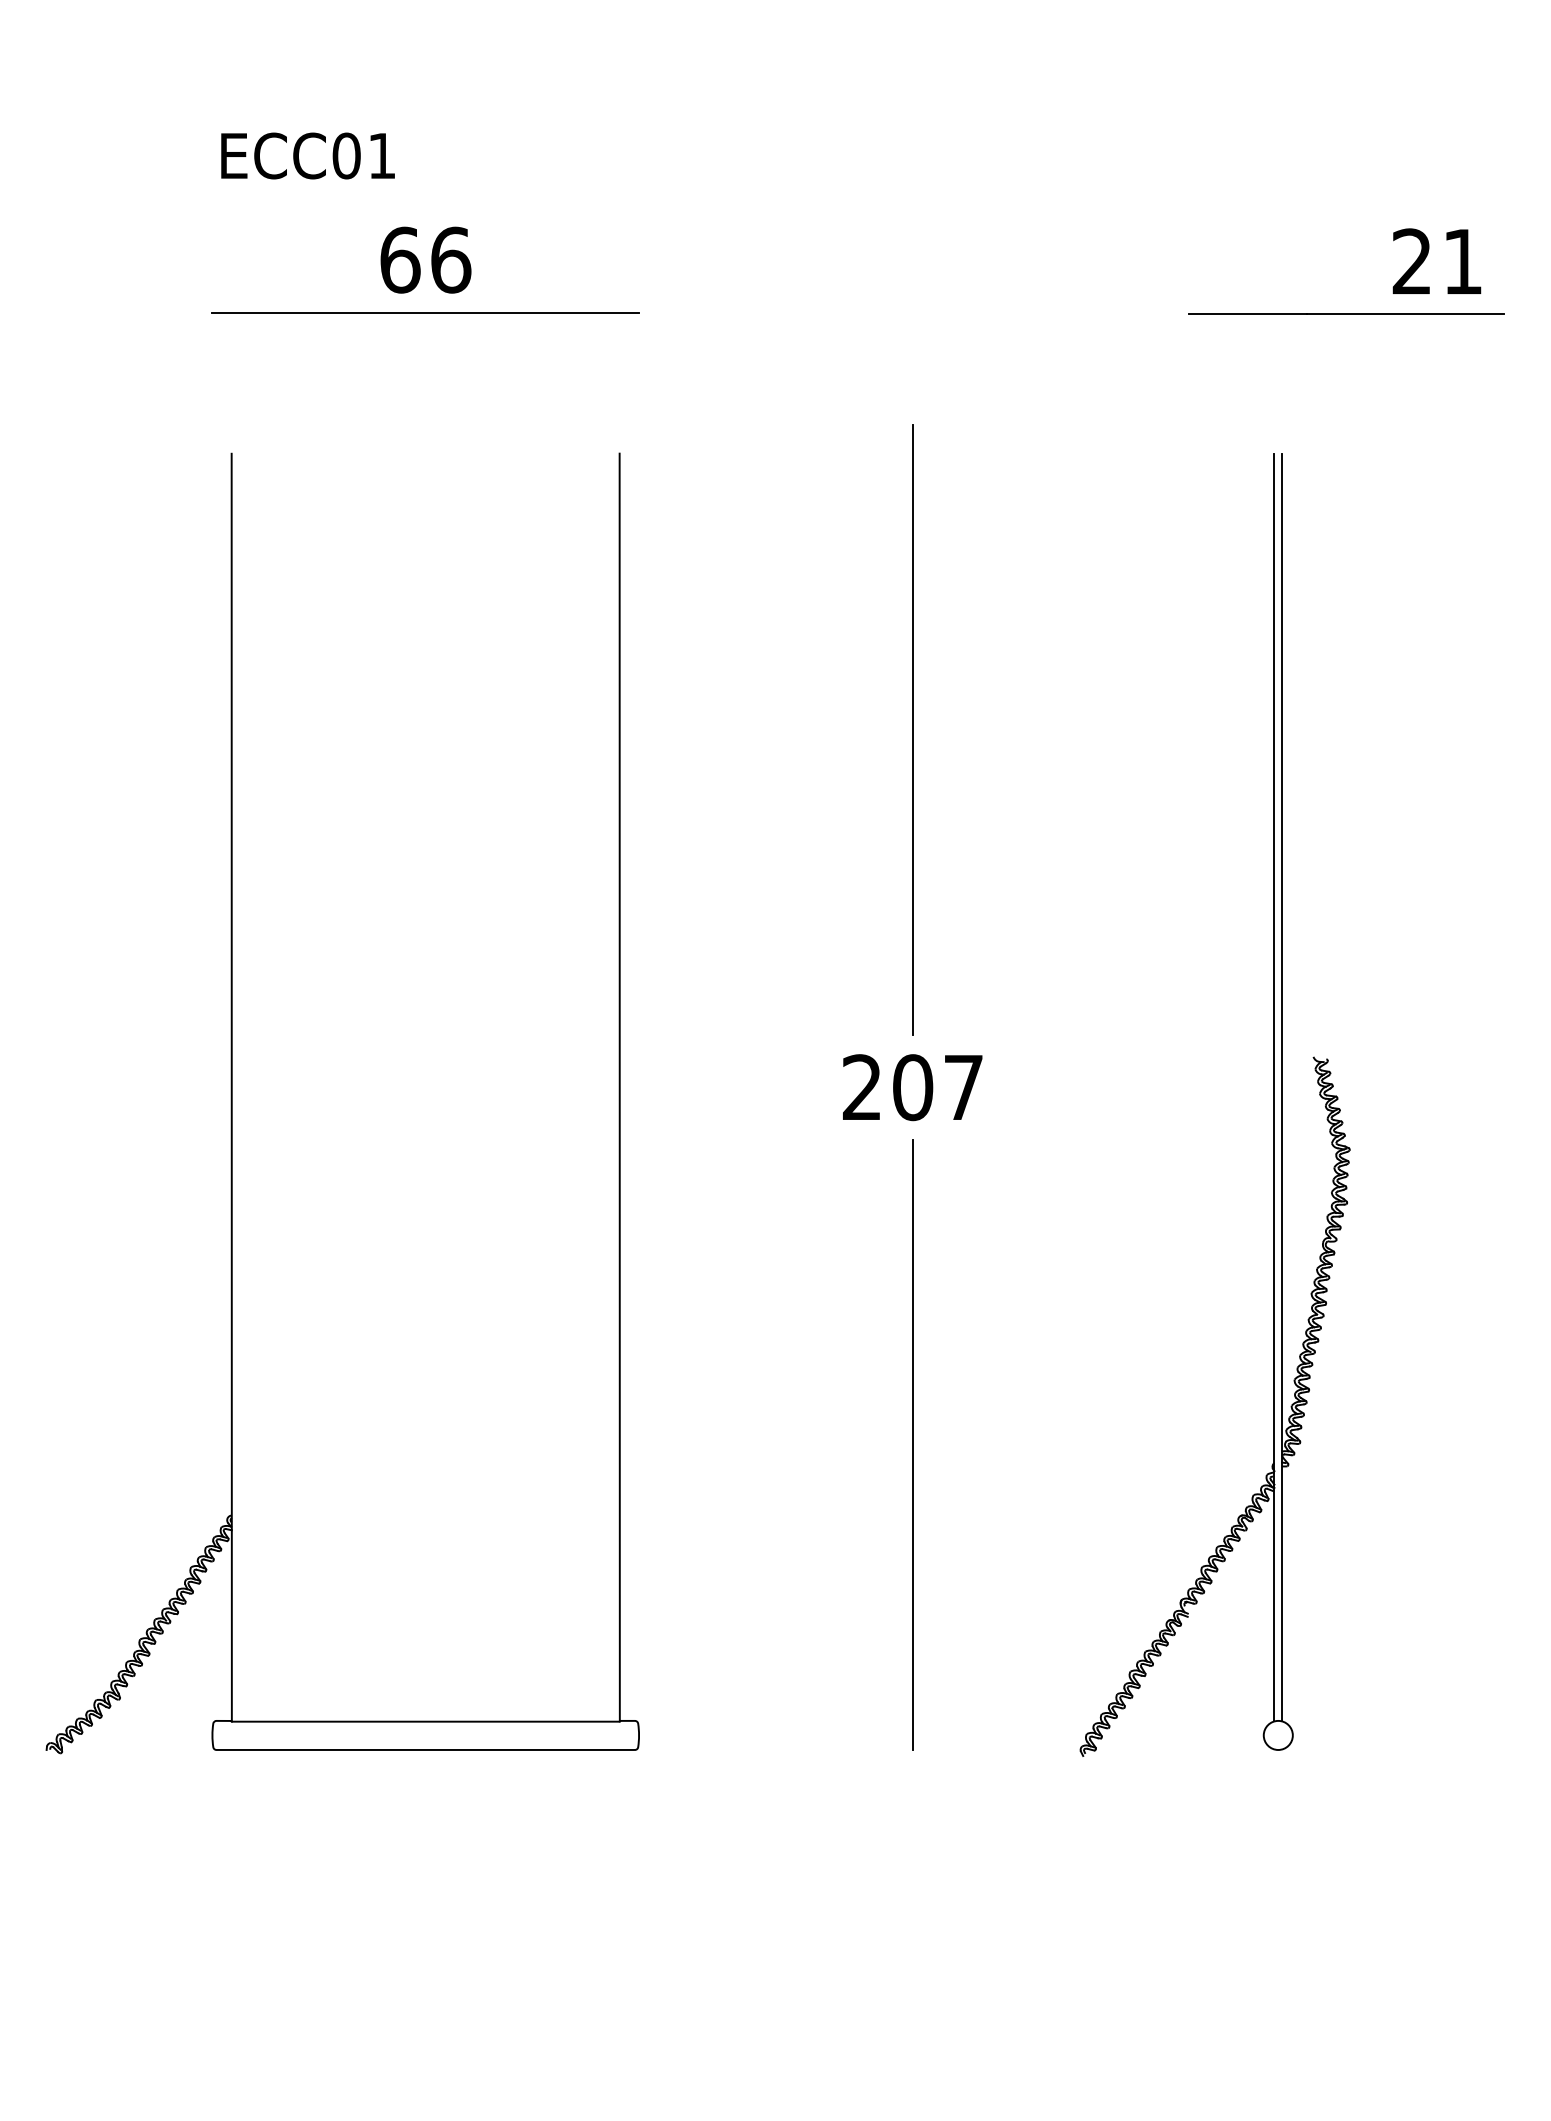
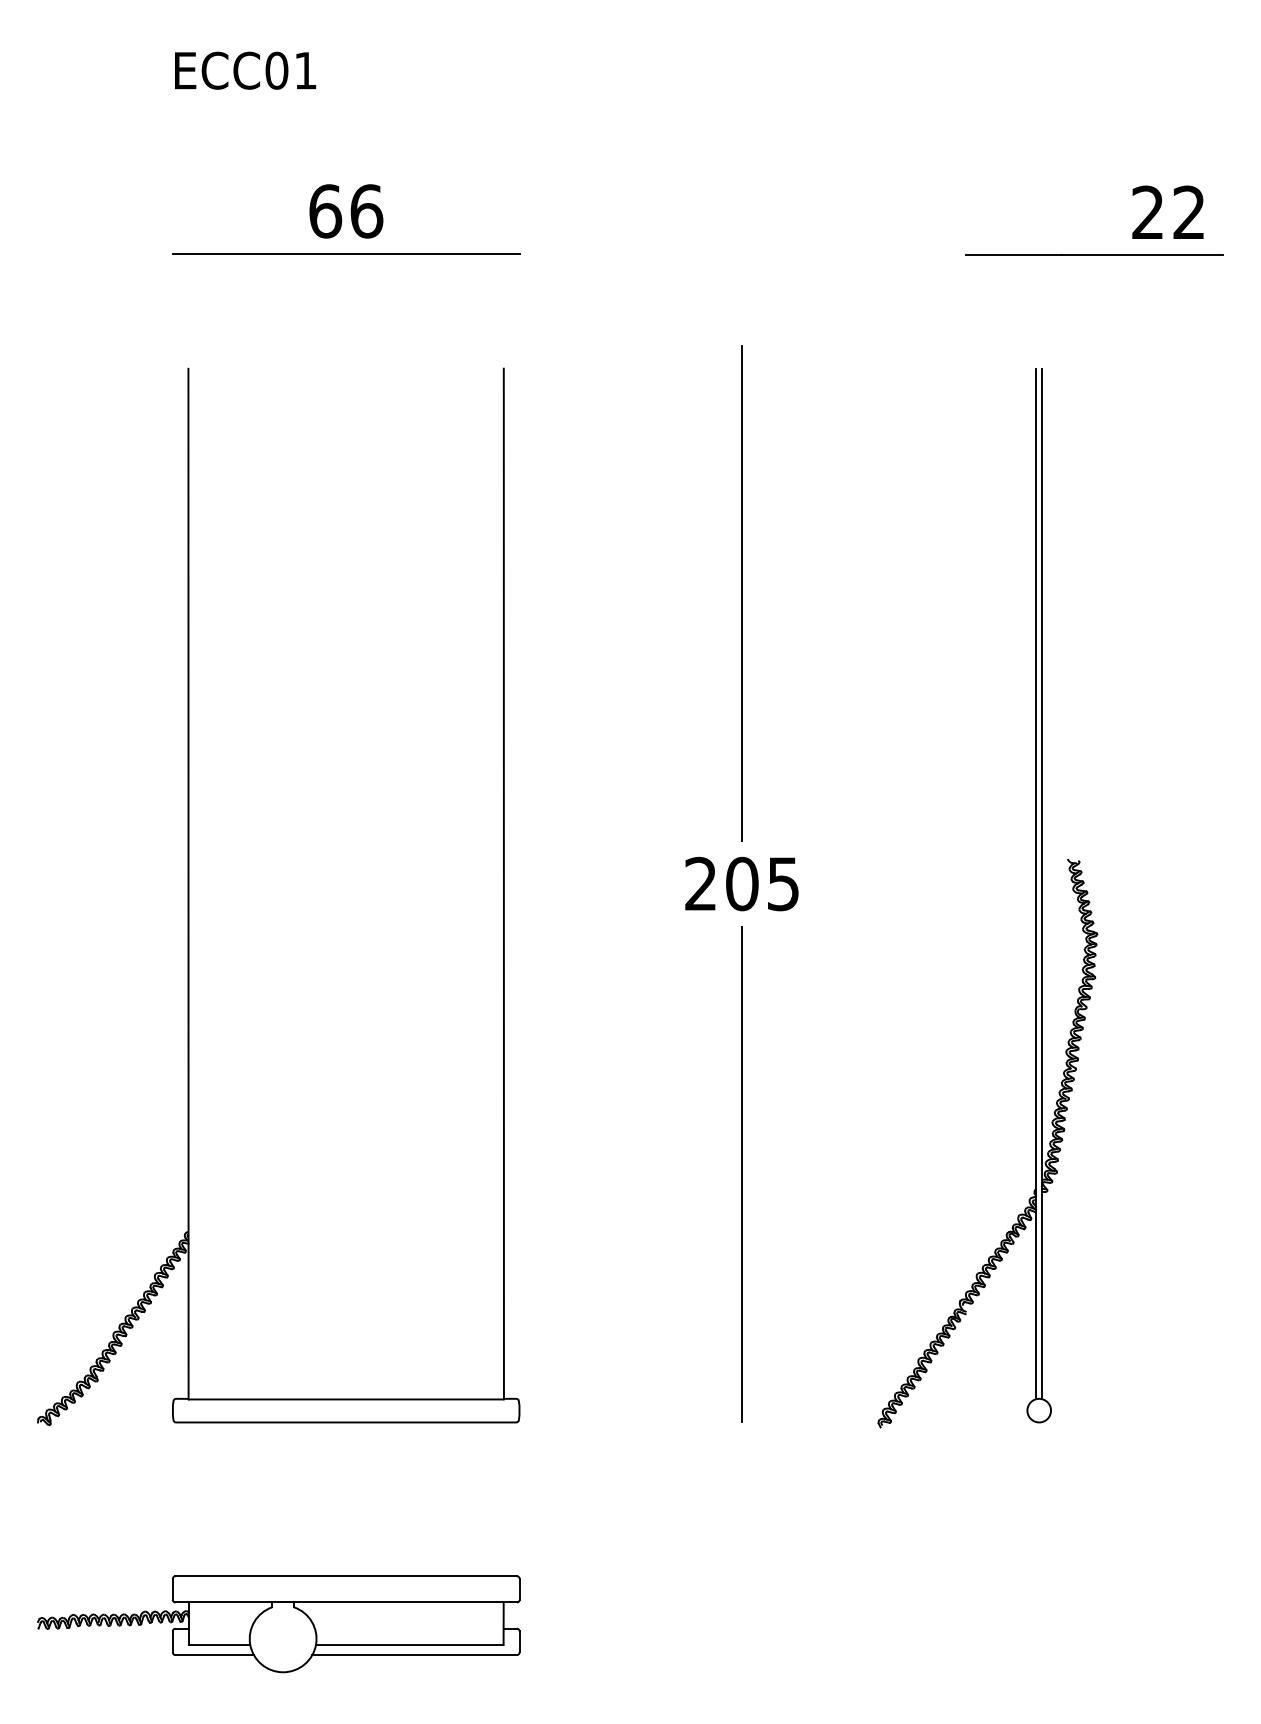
text: (308, 155) -> (245, 70), moved
text: (1461, 260) -> (1188, 211), 21 -> 22
text: (963, 1088) -> (783, 884), 207 -> 205
part: (342, 1998) -> (278, 1624), added

